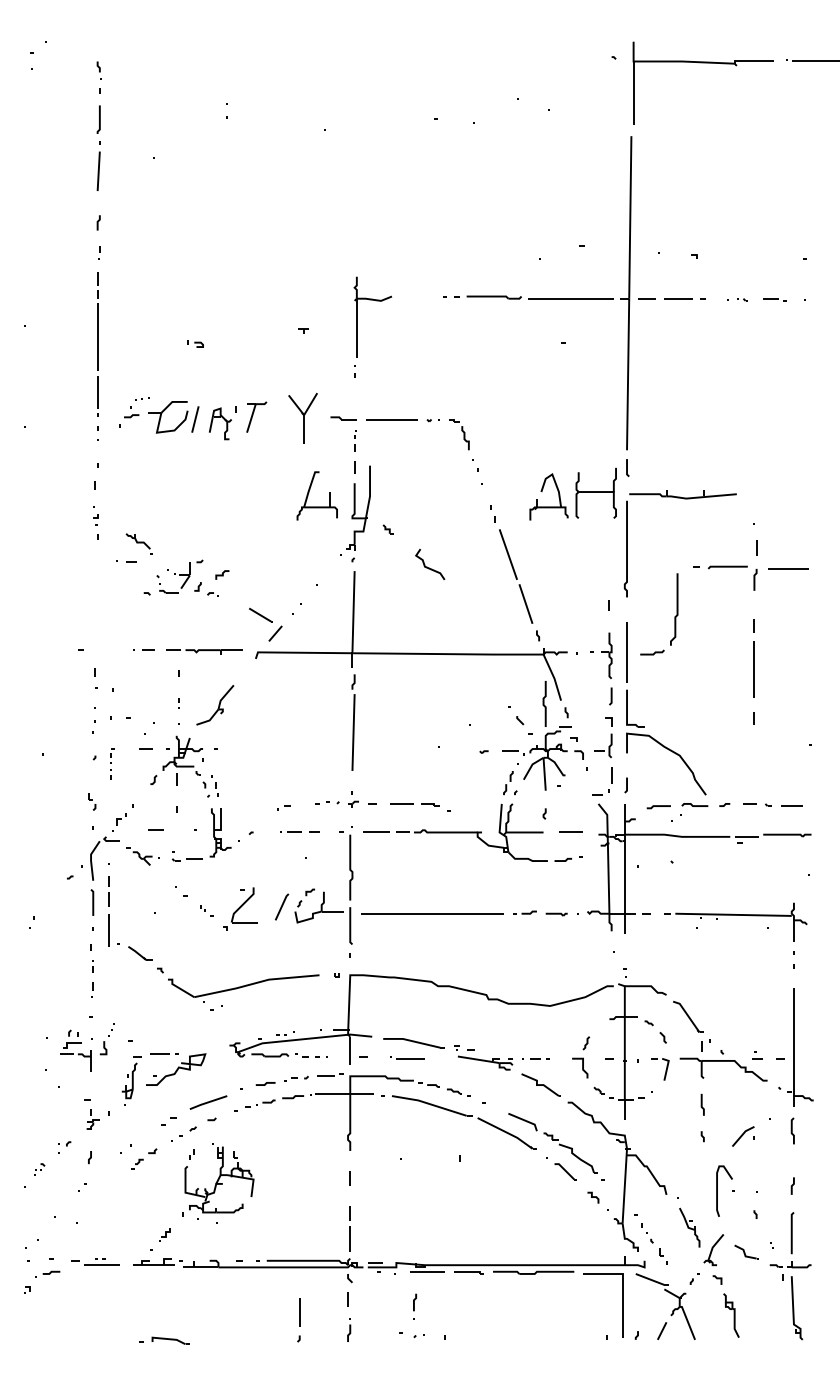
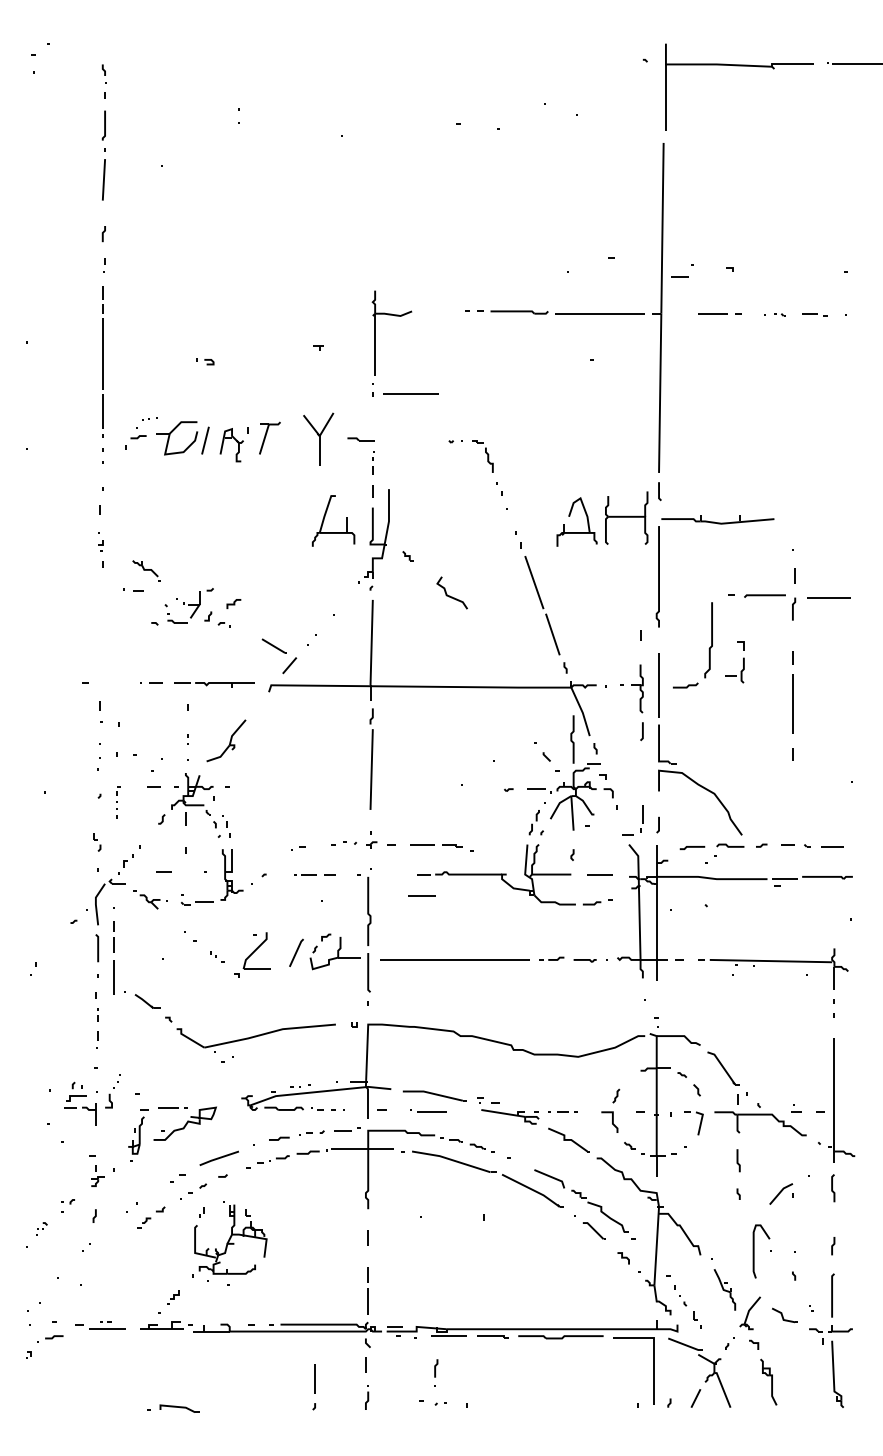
line: (646, 298) -> (679, 276), moved
line: (391, 419) -> (410, 393), moved
part: (611, 738) -> (743, 662), moved
line: (376, 832) -> (421, 895), moved

